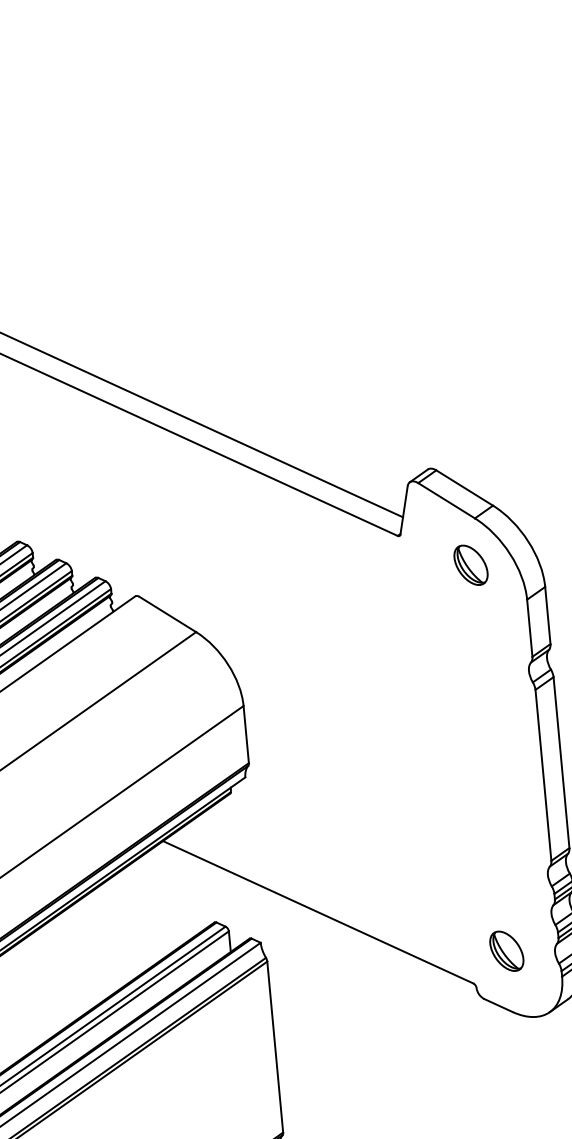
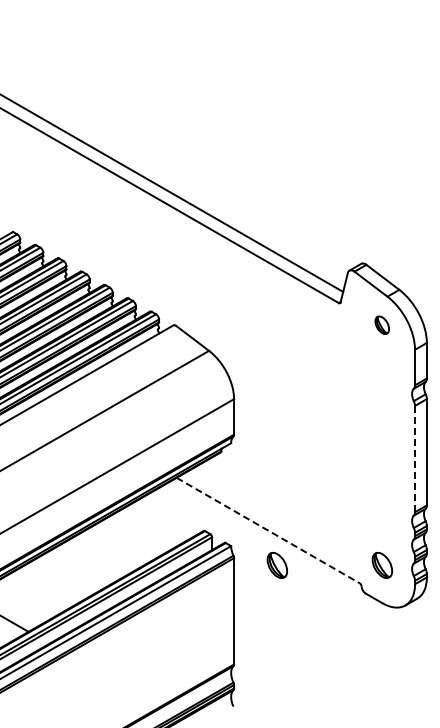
part: (469, 563) -> (381, 324), size x0.7
line: (544, 774) -> (415, 458), solid -> dashed
line: (318, 912) -> (268, 530), solid -> dashed
part: (336, 967) -> (276, 565), added

